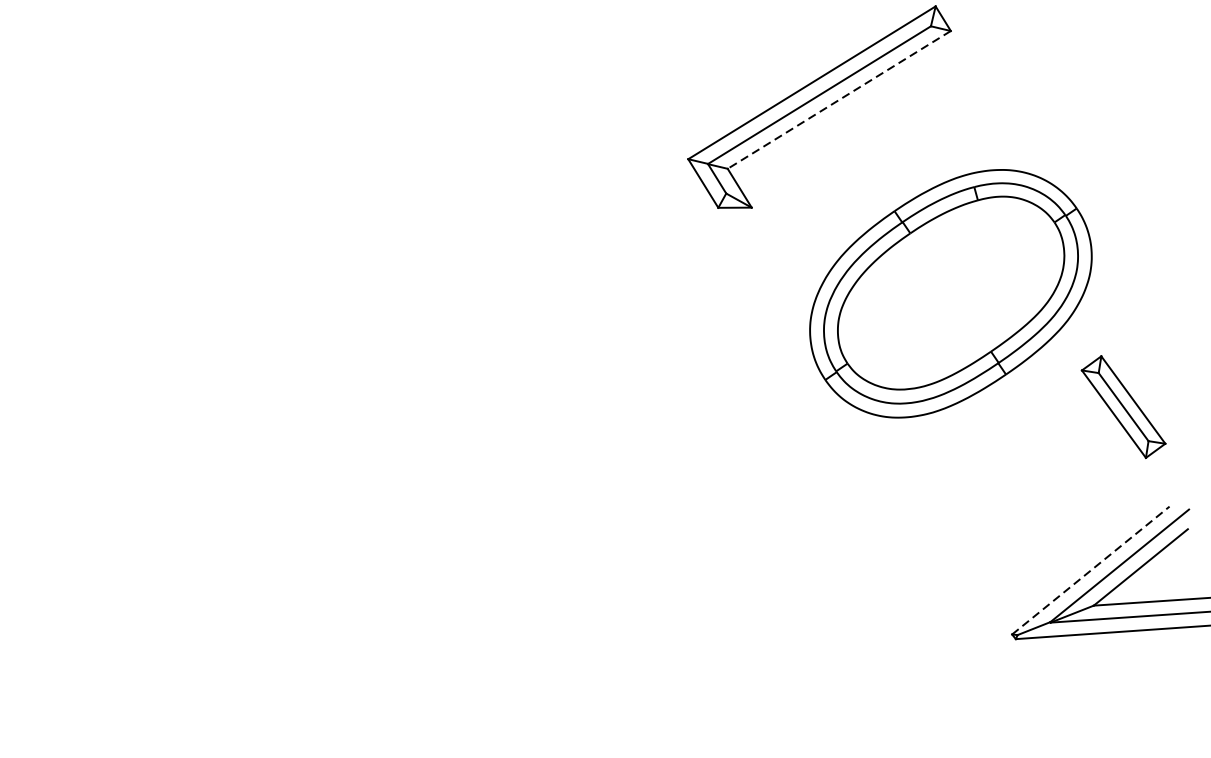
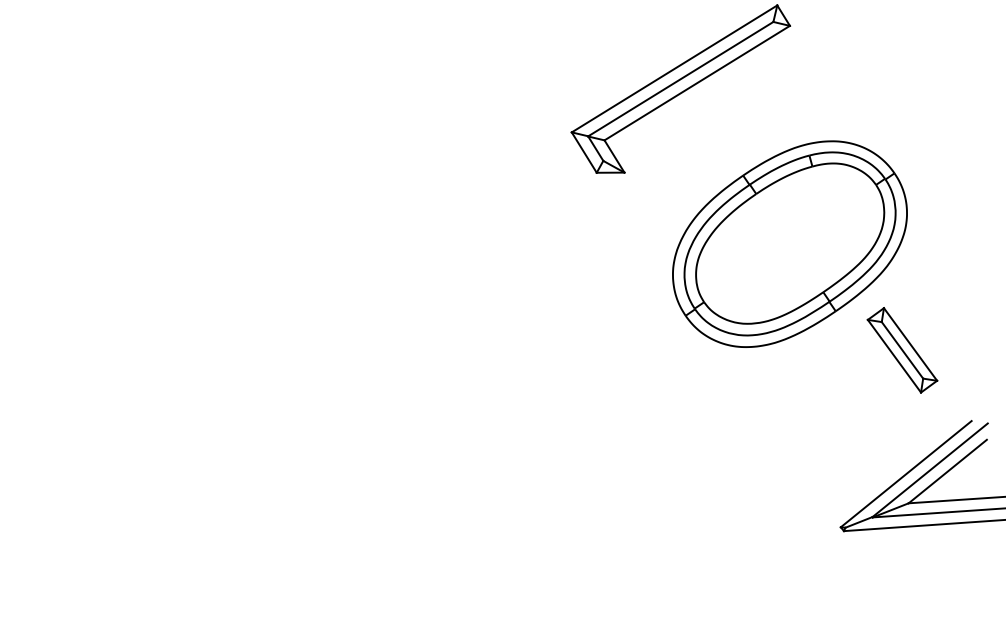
line: (839, 100) -> (697, 83), dashed -> solid
part: (1123, 407) -> (902, 350), moved
line: (1091, 569) -> (906, 473), dashed -> solid

